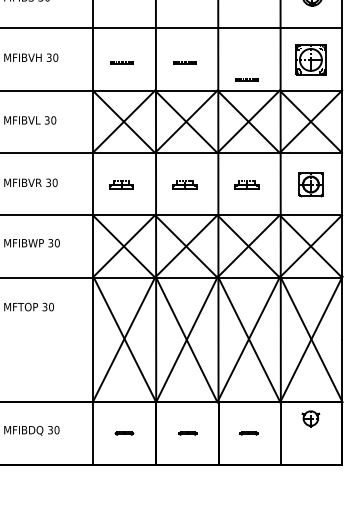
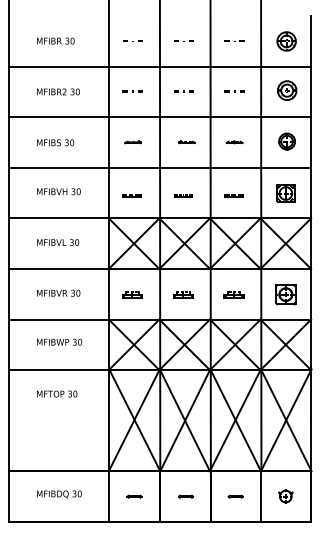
part: (310, 59) -> (285, 193), size x0.71
line: (246, 79) -> (233, 195), moved
part: (310, 418) -> (285, 496), moved

